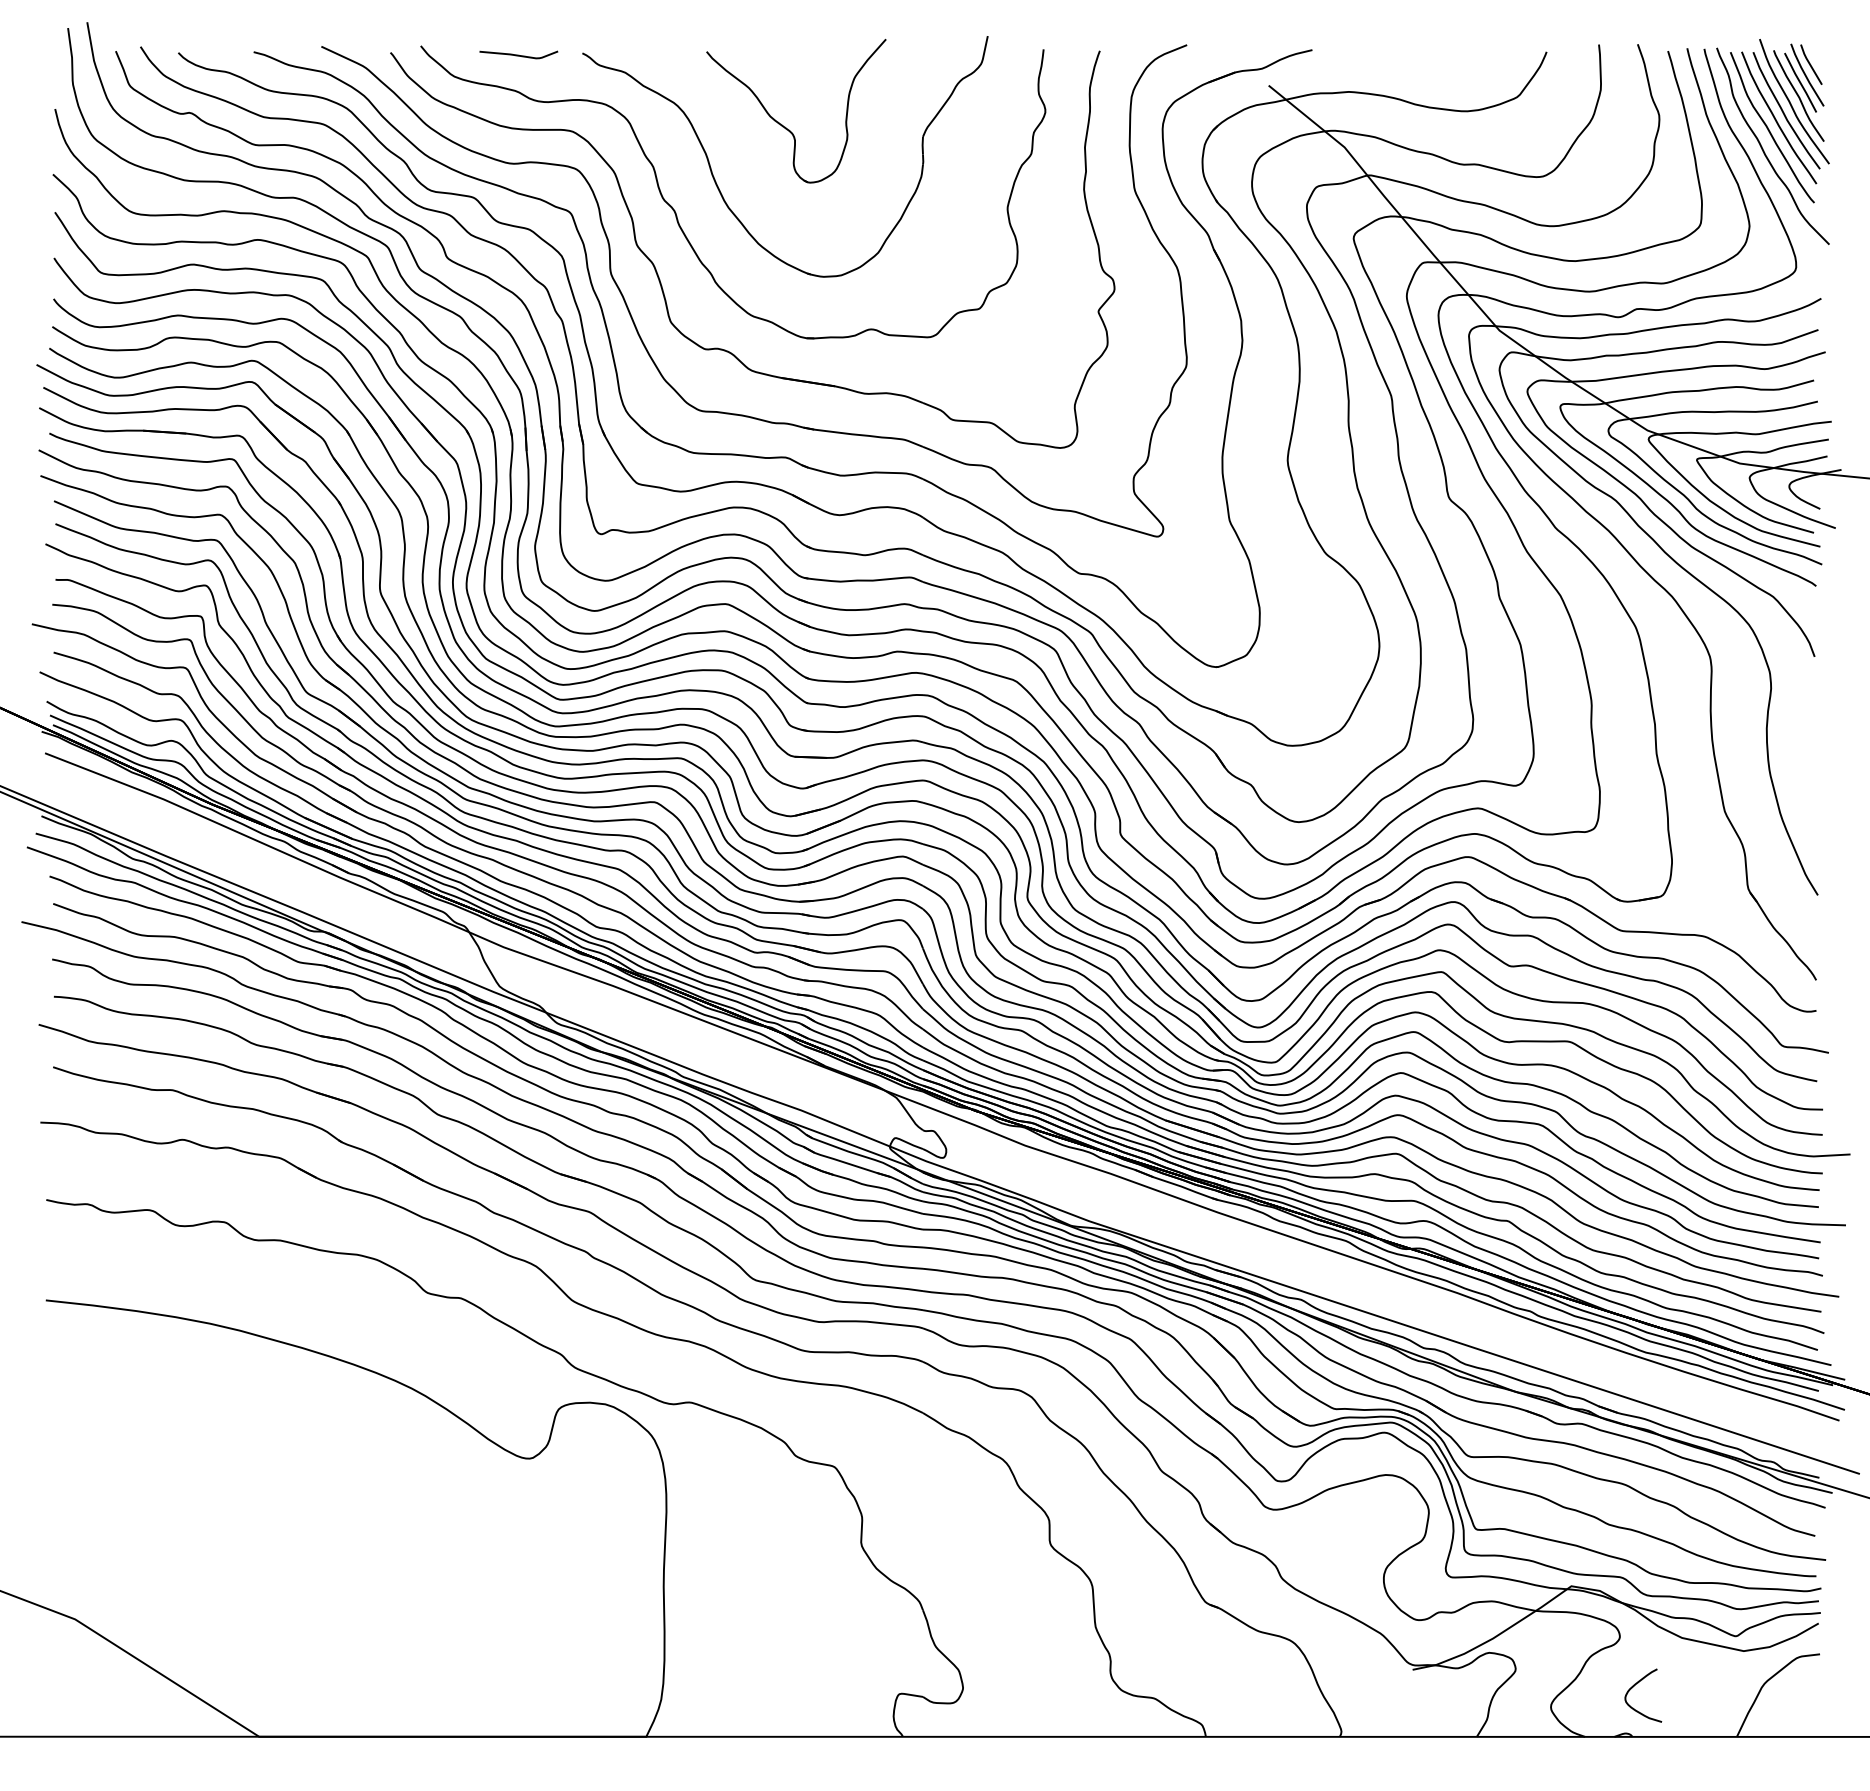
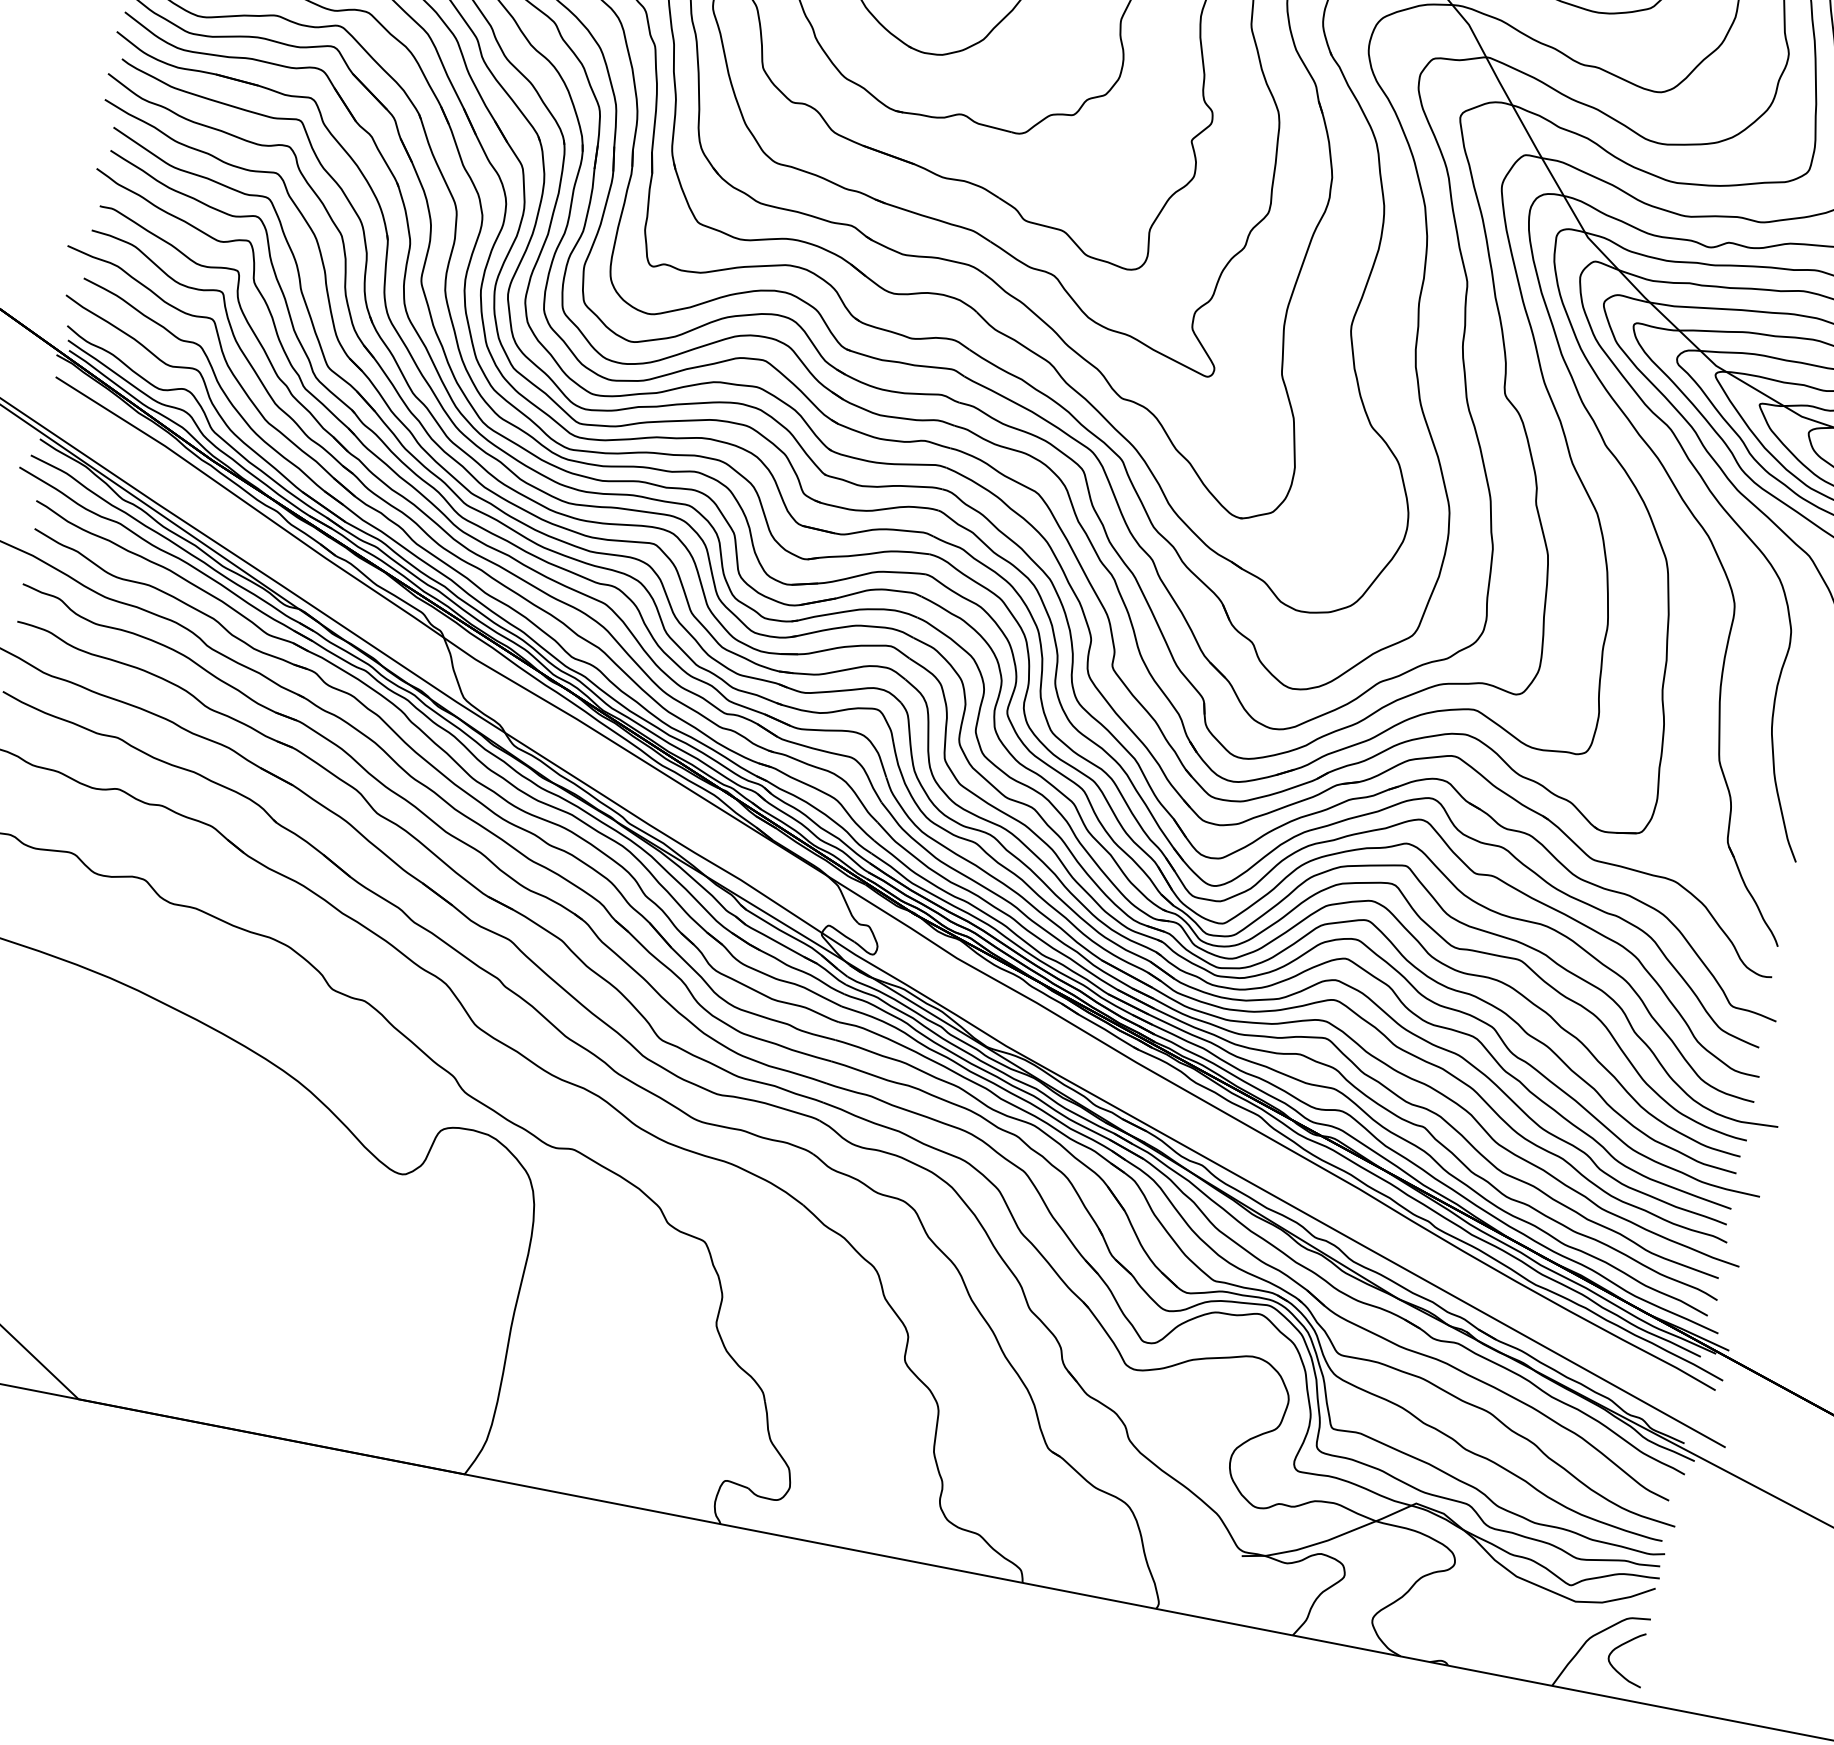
curve: (1634, 1686) -> (1620, 1646), moved

